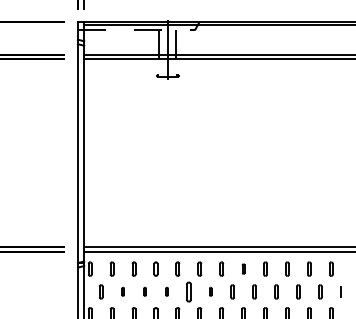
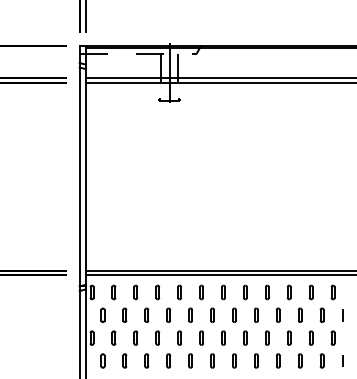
part: (243, 269) -> (245, 292), size x1.43
part: (122, 291) -> (124, 314), size x1.67
part: (144, 291) -> (146, 314), size x1.67
part: (166, 291) -> (168, 314), size x1.67
part: (188, 291) -> (190, 314), size x0.71
part: (210, 291) -> (212, 314), size x1.67

